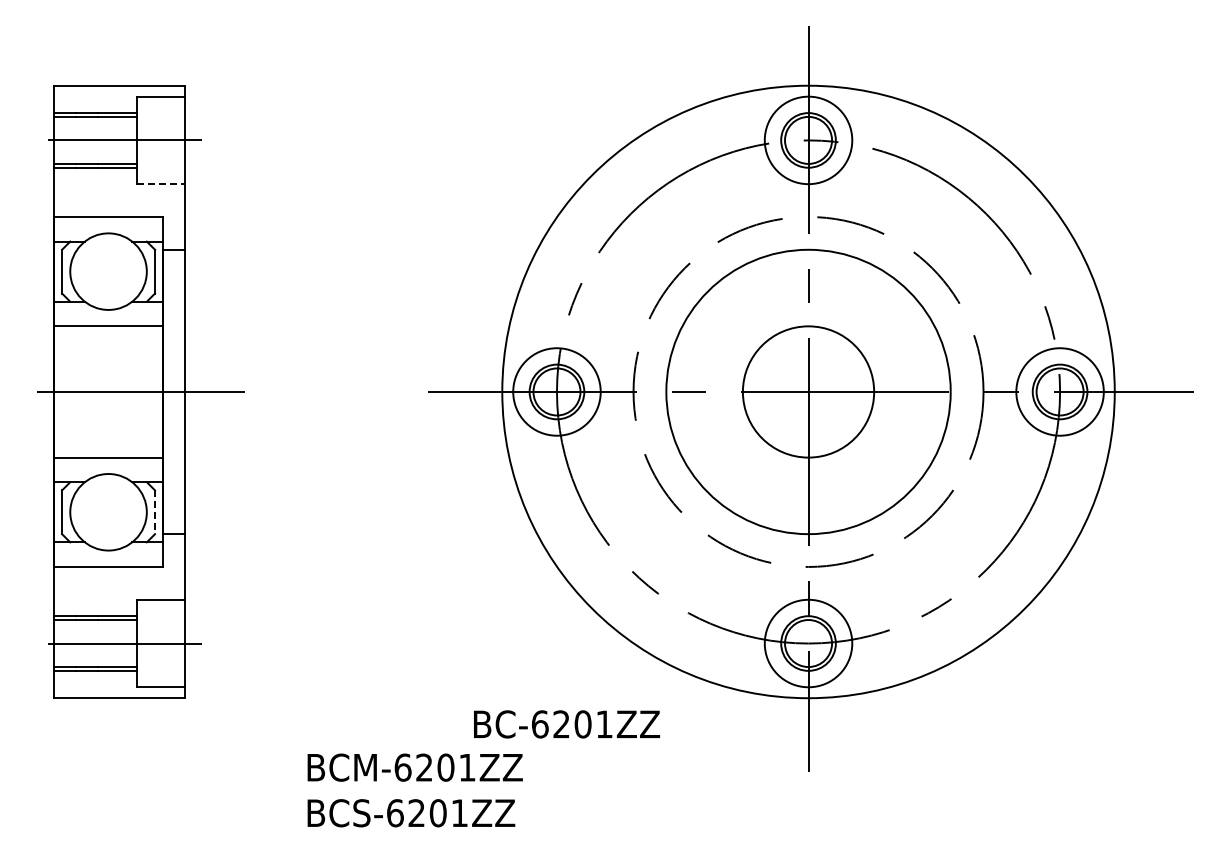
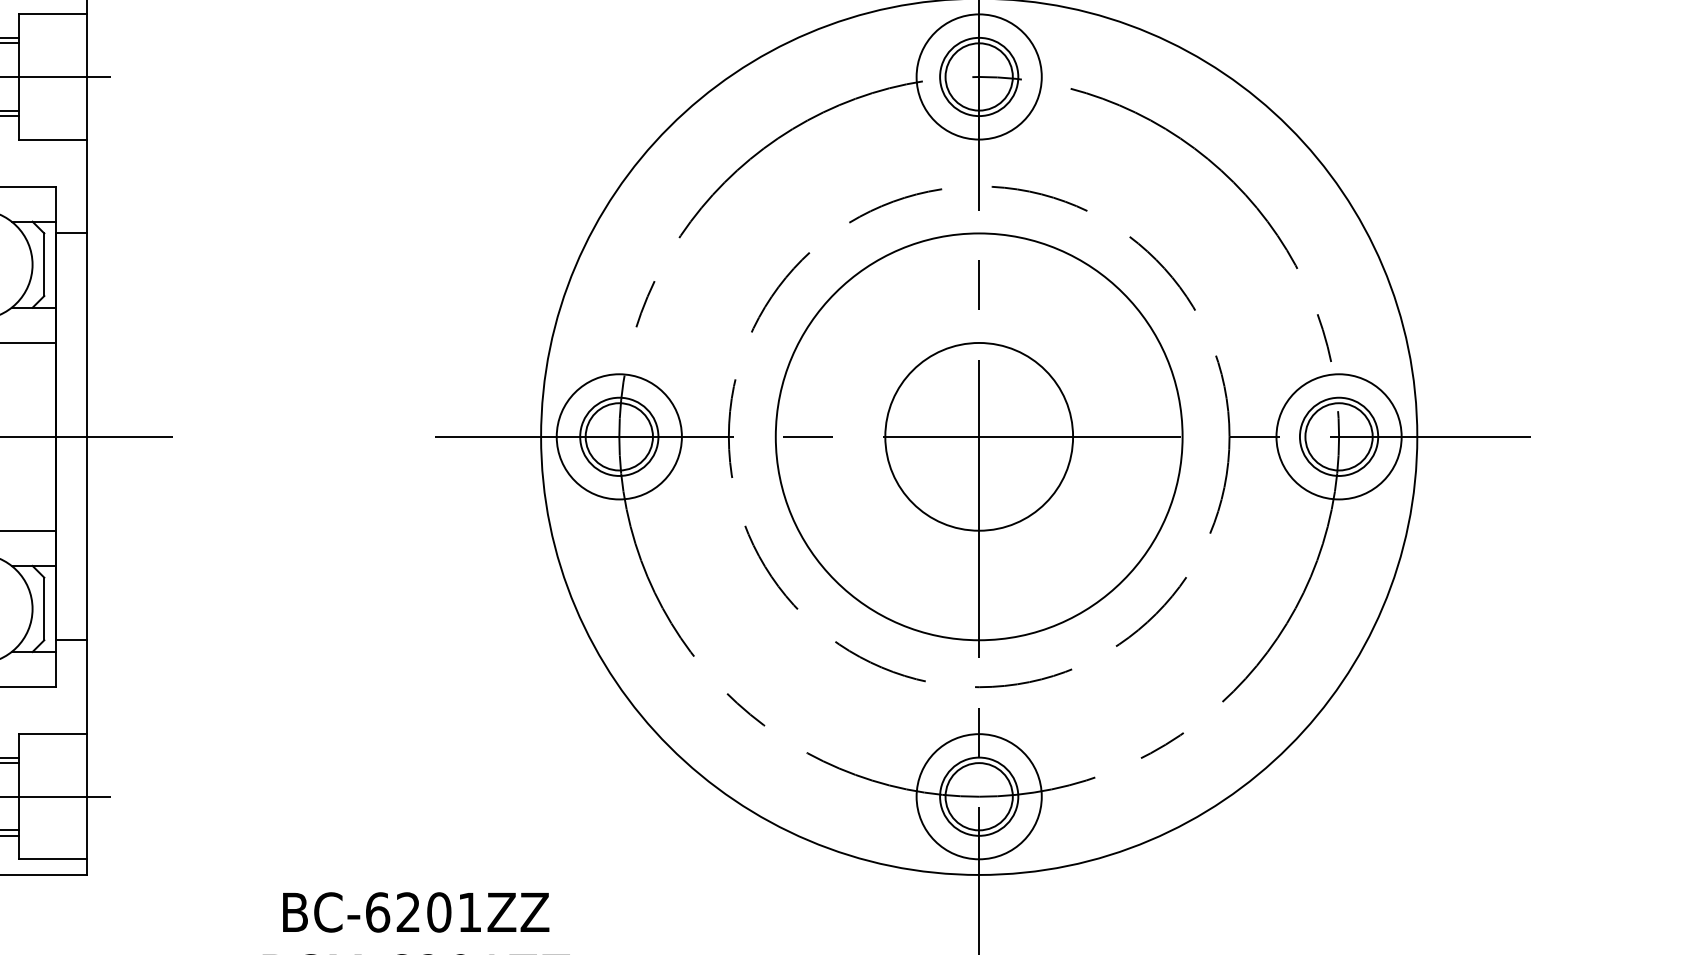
line: (161, 184) -> (53, 140), dashed -> solid
line: (155, 512) -> (44, 609), dashed -> solid
text: (566, 724) -> (415, 912), moved

